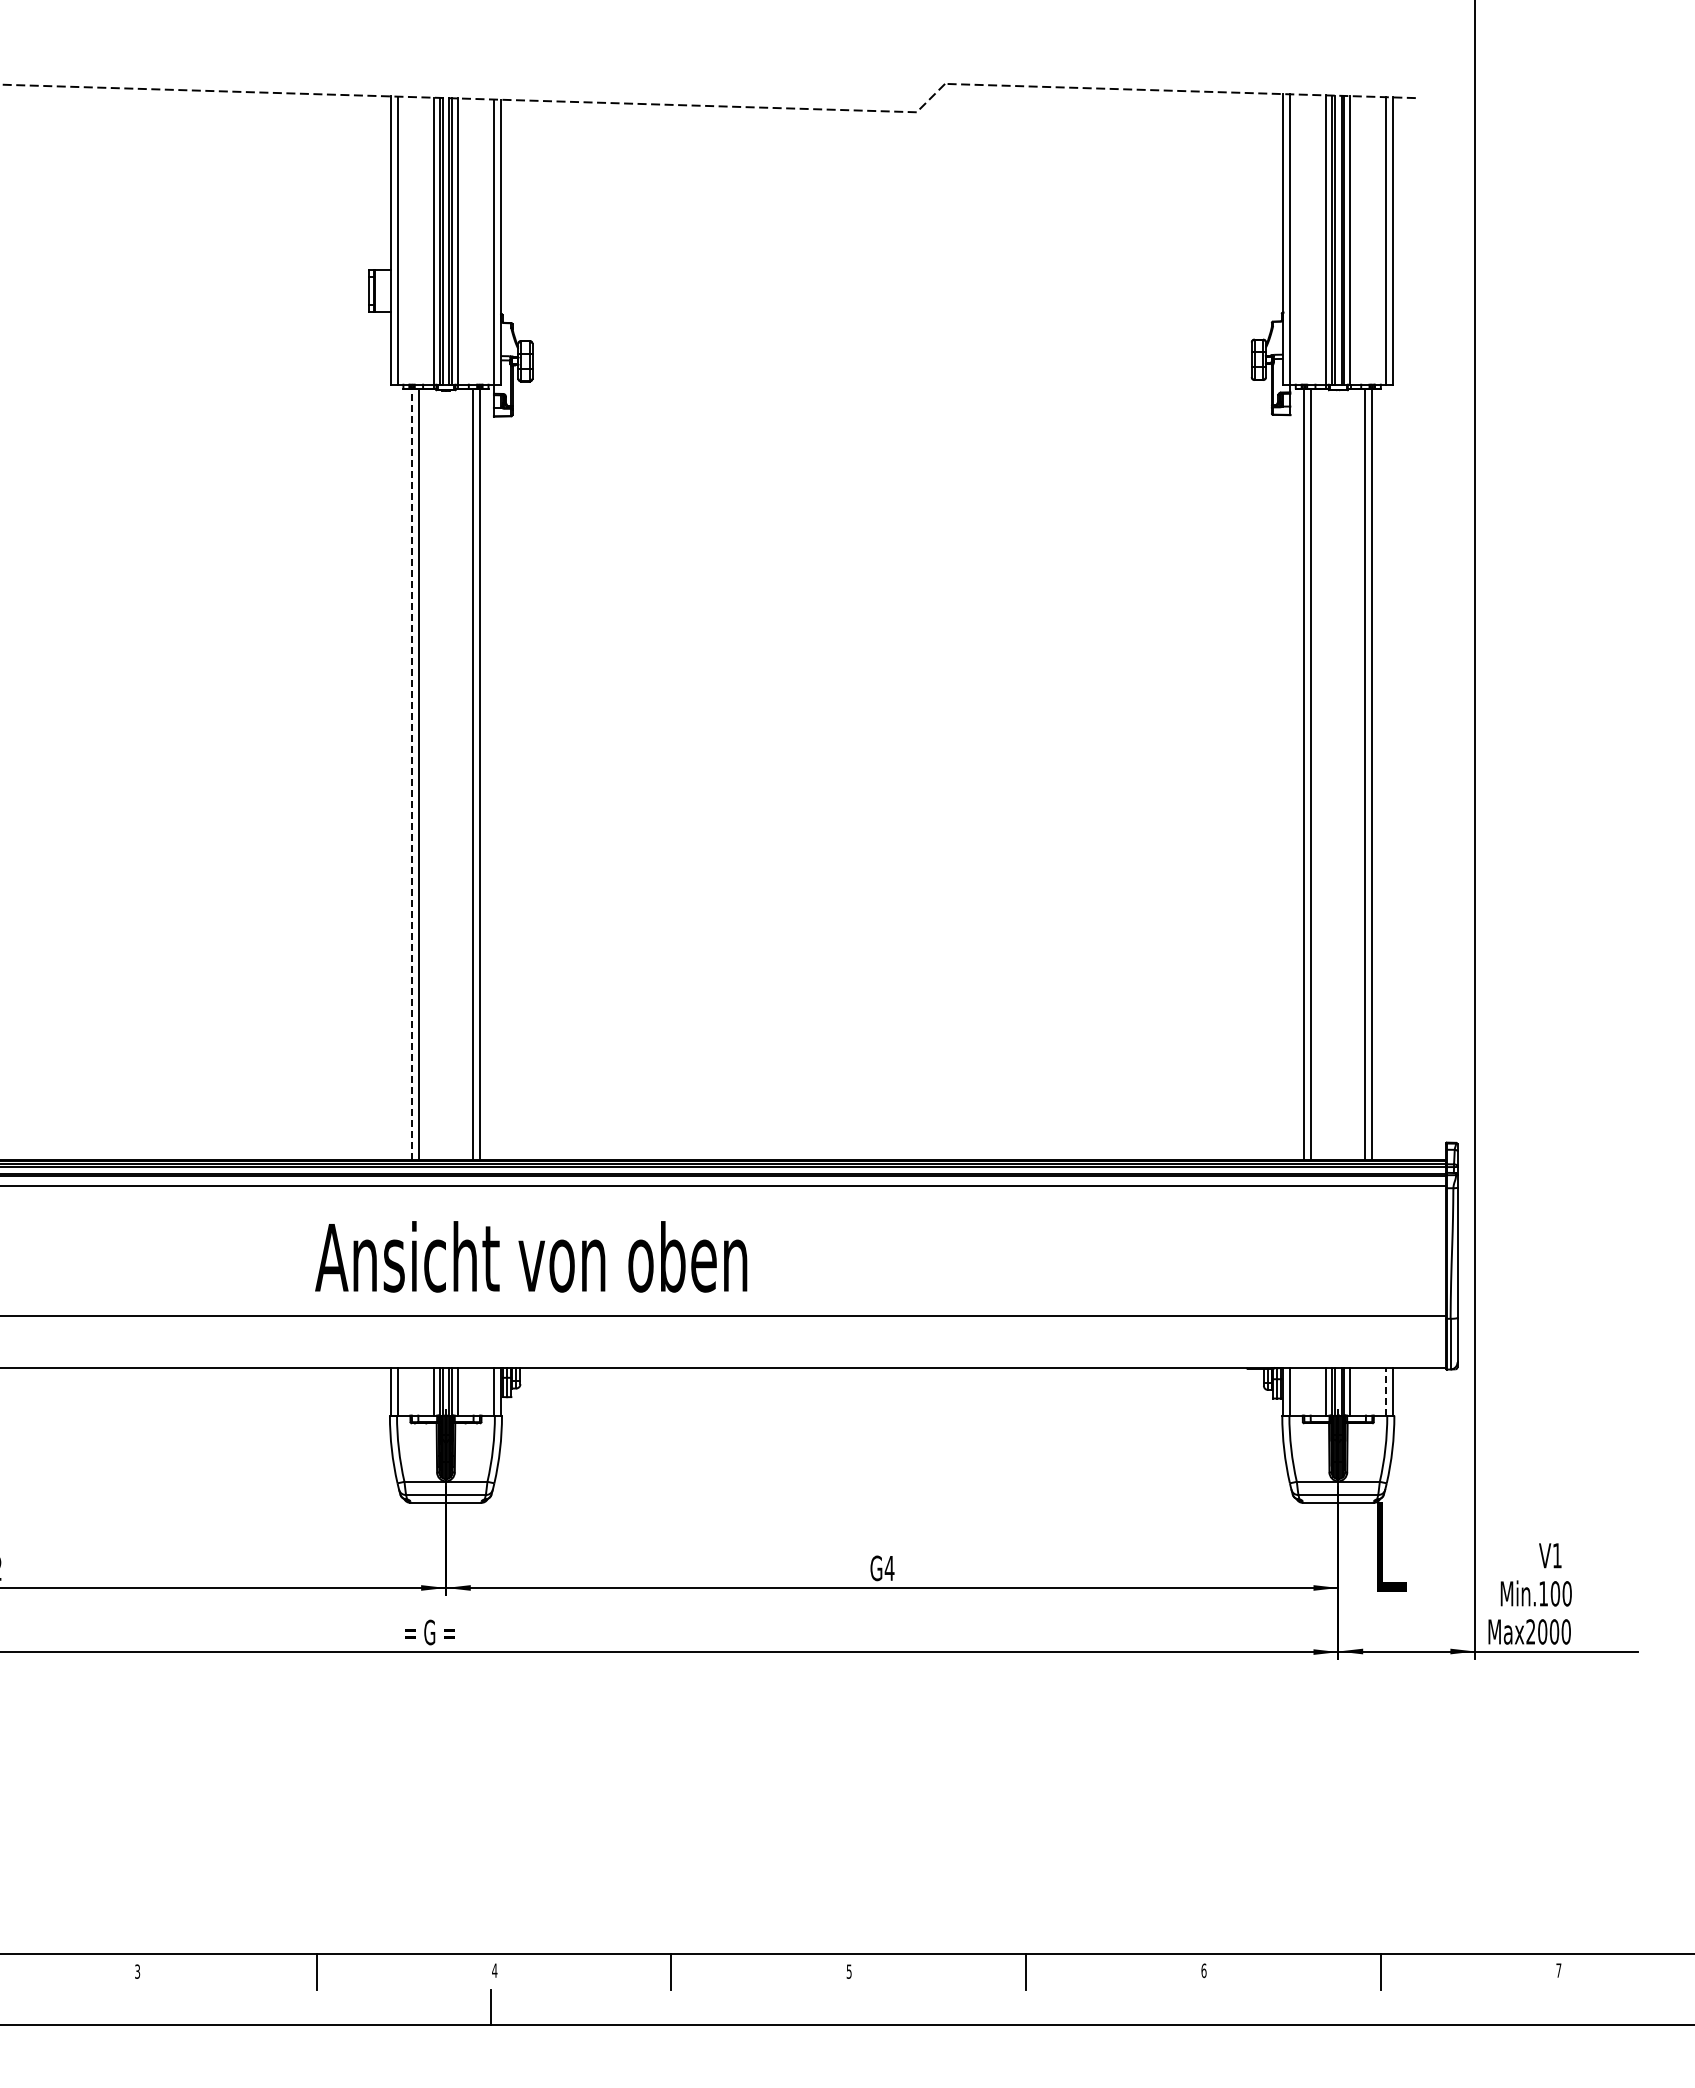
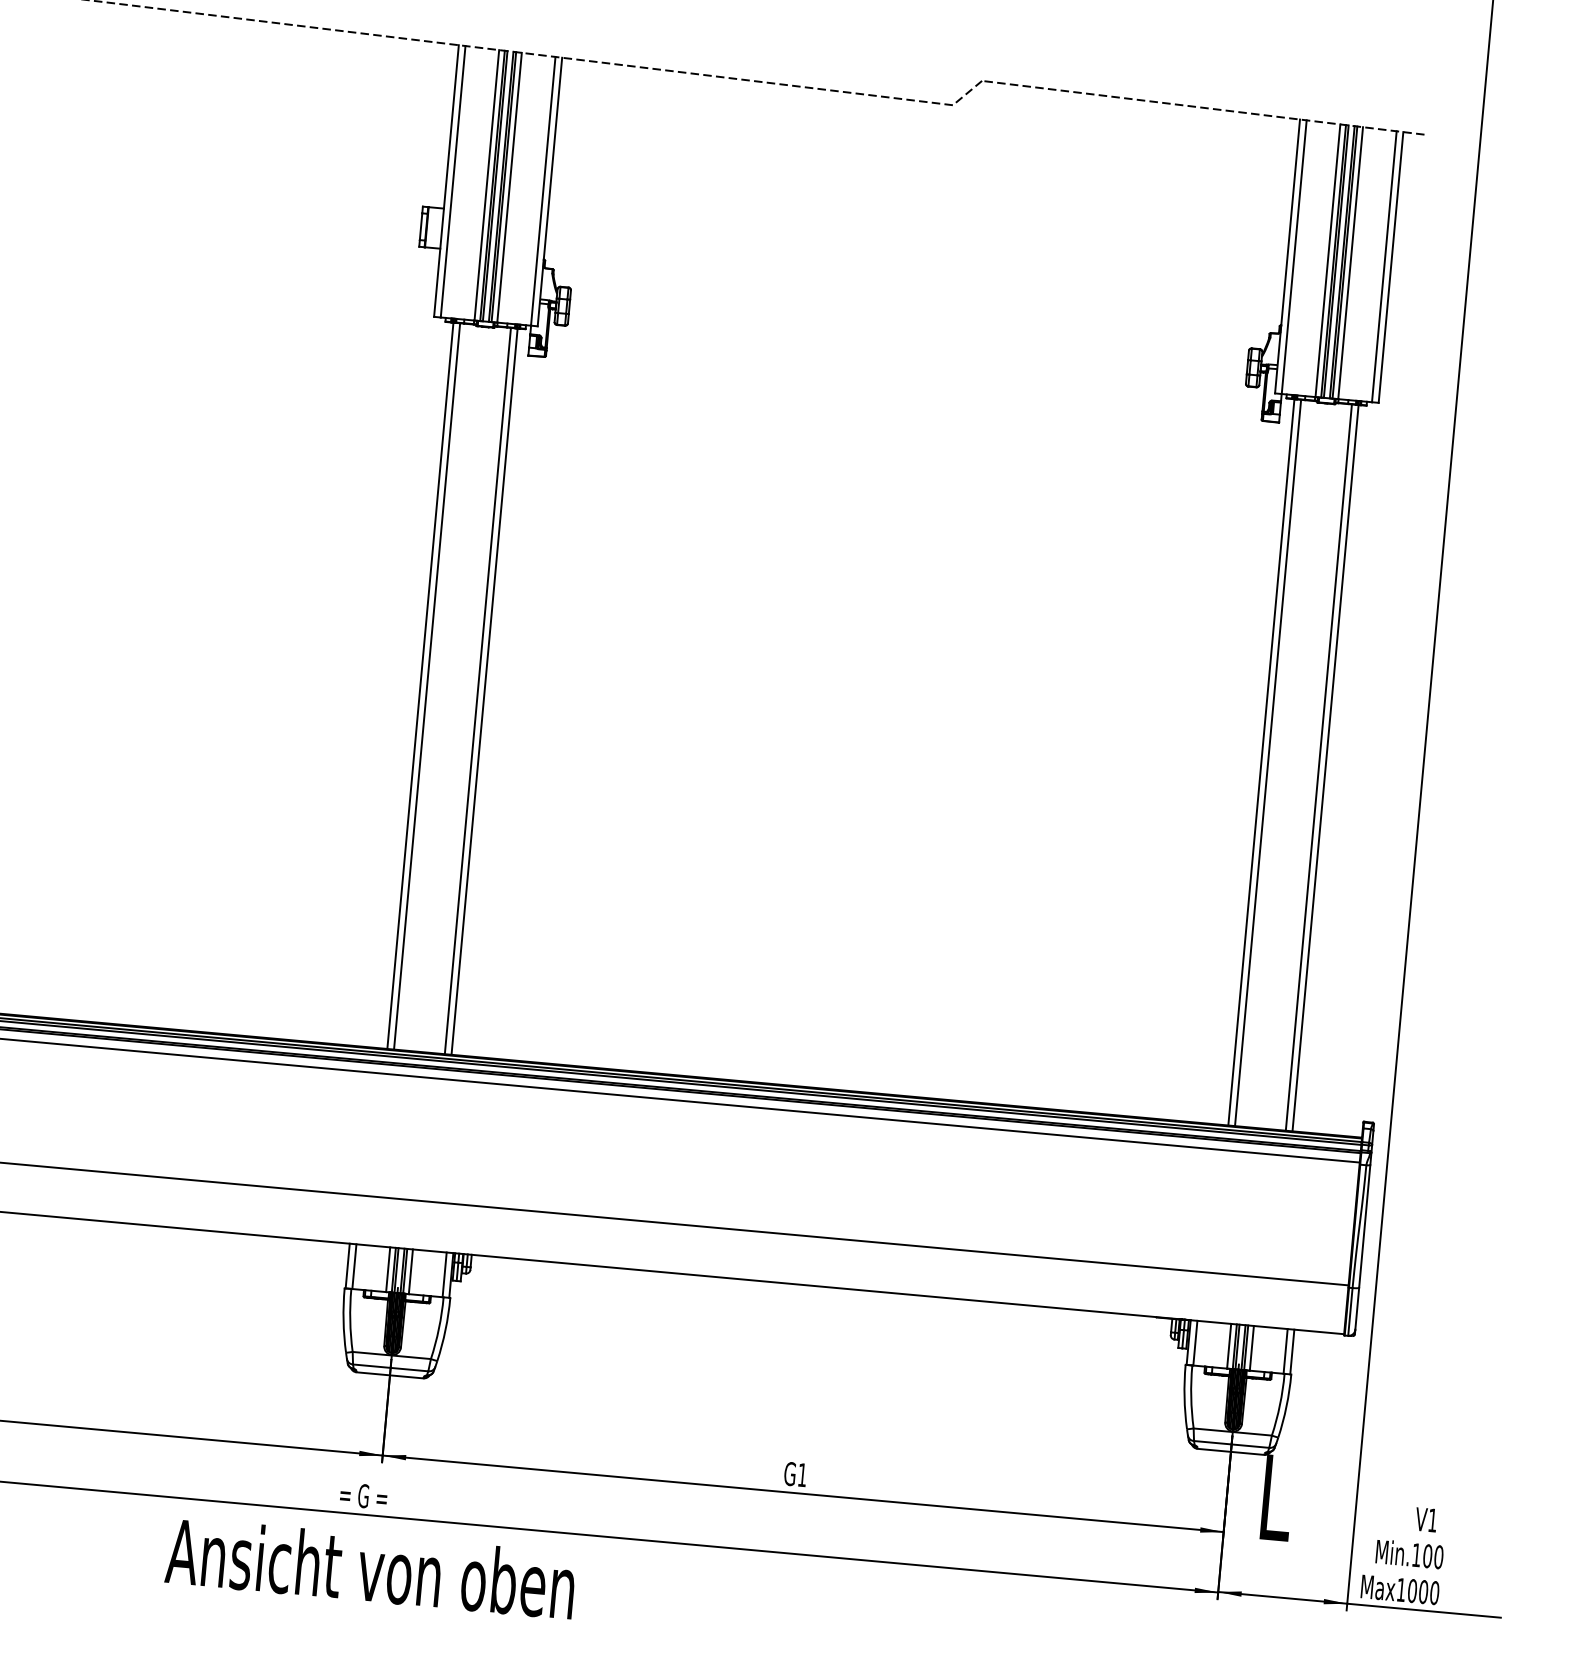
line: (411, 773) -> (420, 685), dashed -> solid
text: (531, 1256) -> (371, 1568), moved
line: (1386, 1391) -> (1285, 1351), dashed -> solid
text: (889, 1568) -> (802, 1475), G4 -> G1
text: (1530, 1631) -> (1401, 1589), Max2000 -> Max1000

